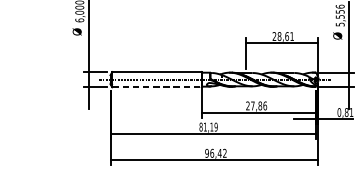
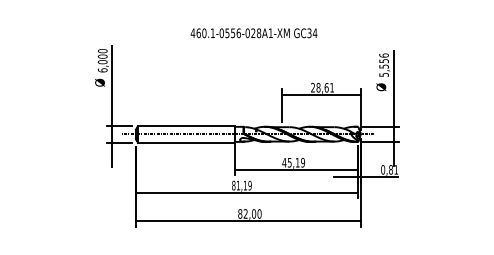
line: (157, 87) -> (186, 142), dashed -> solid
text: (256, 105) -> (293, 162), 27,86 -> 45,19
text: (215, 152) -> (249, 213), 96,42 -> 82,00

